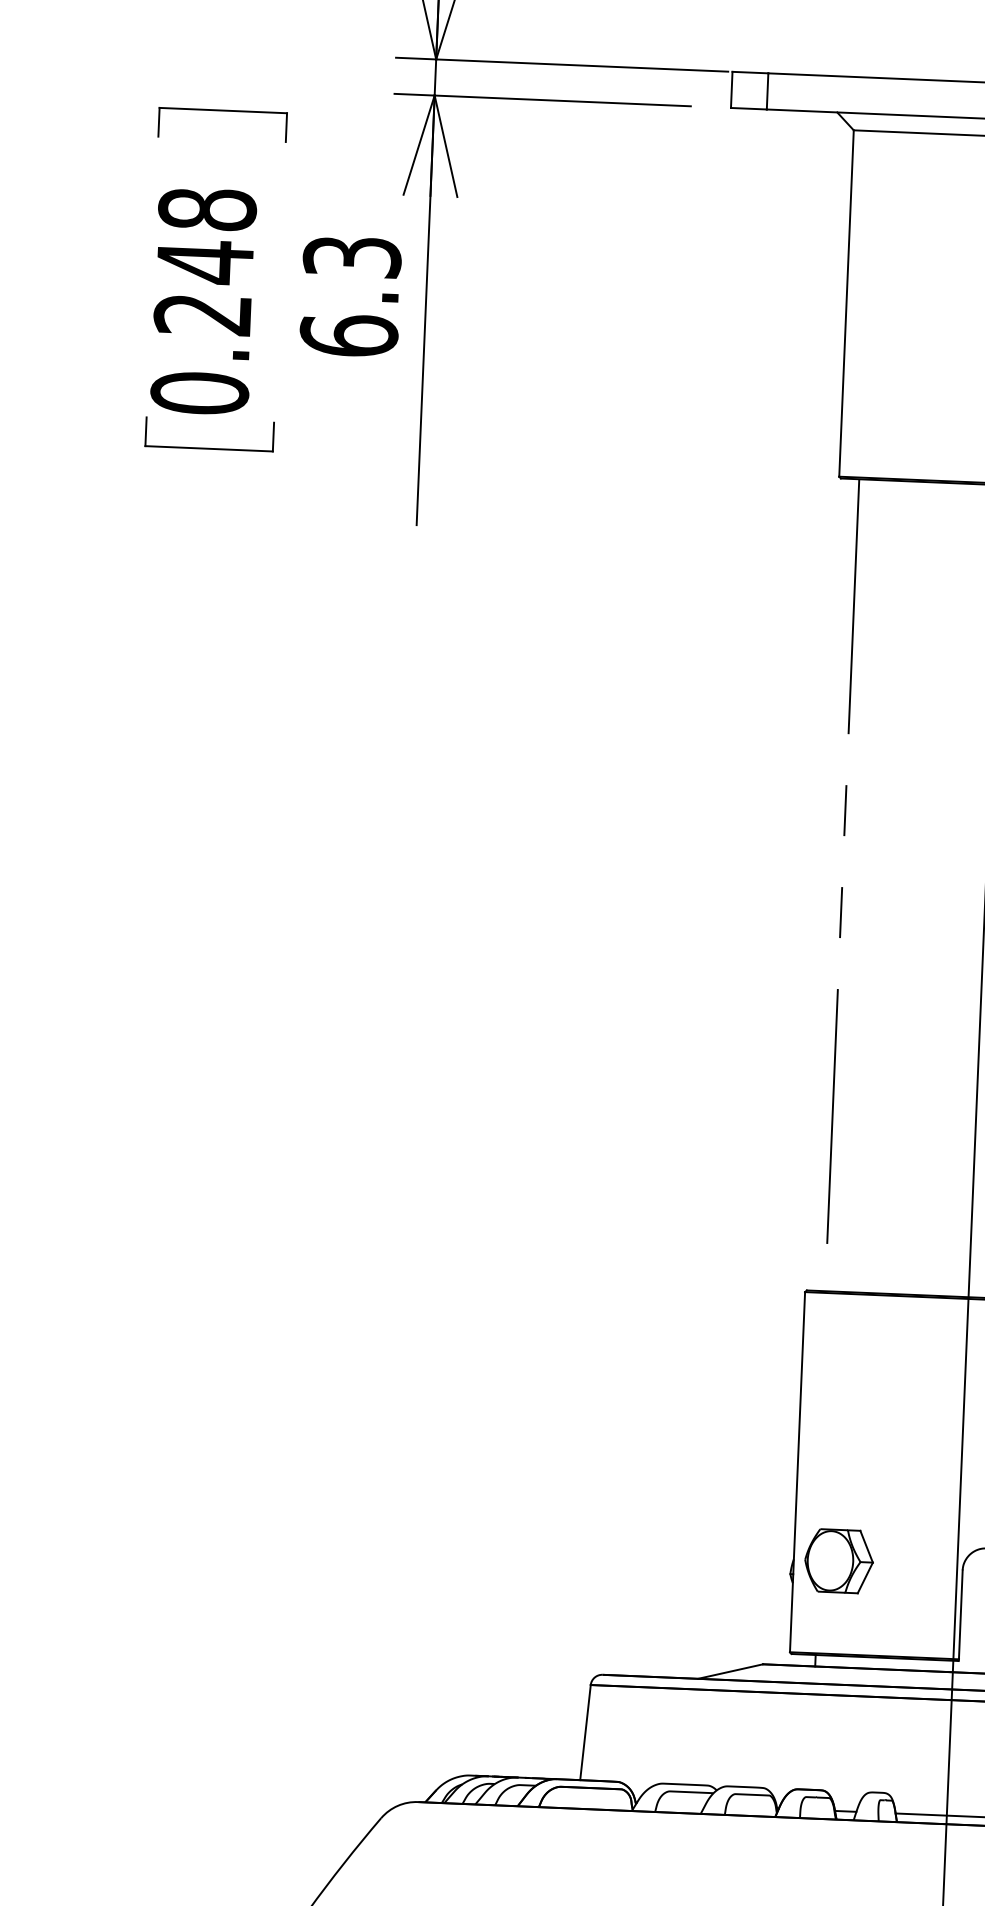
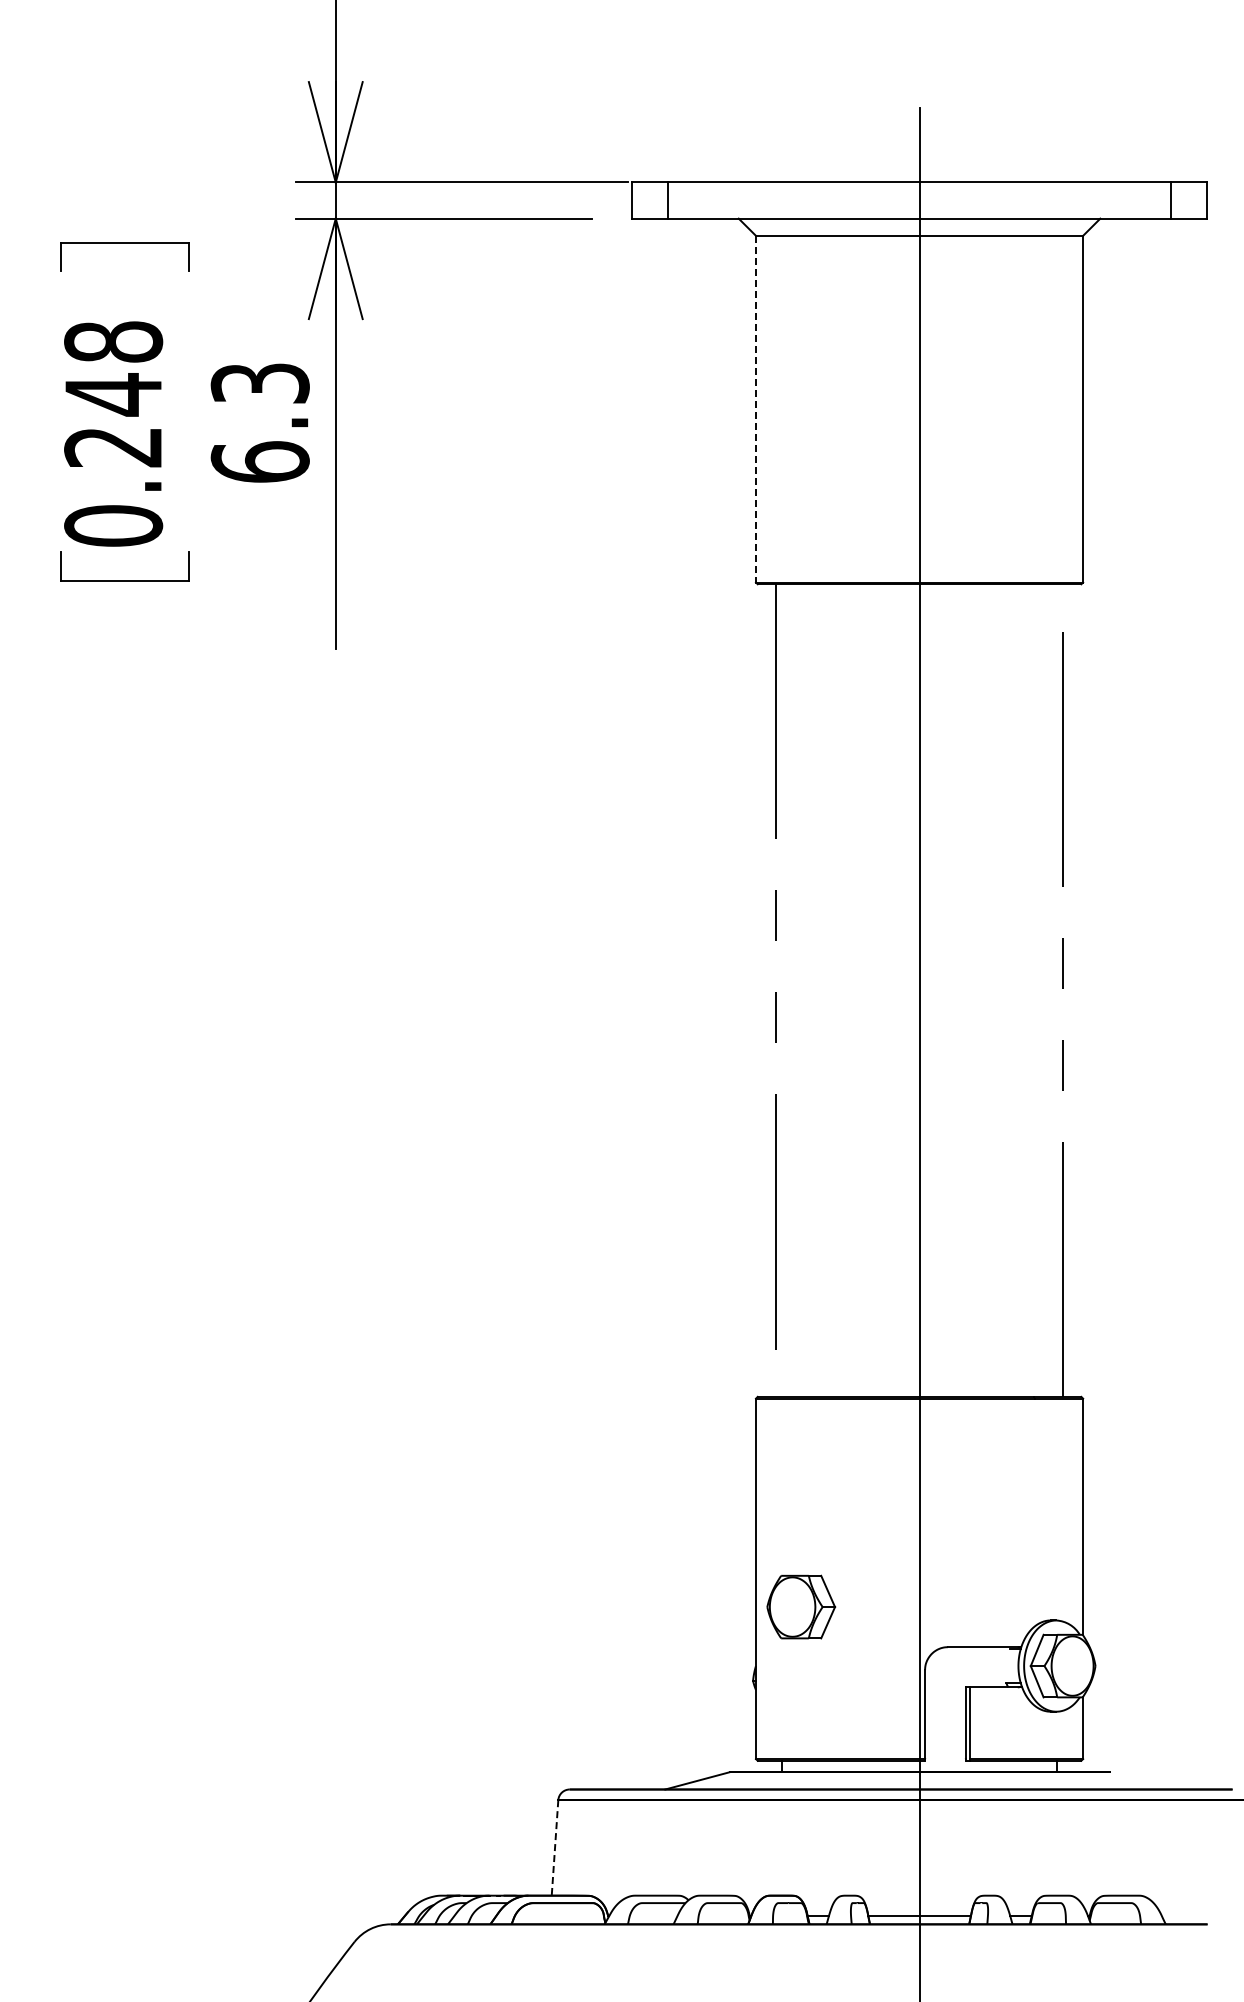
line: (846, 303) -> (755, 409), solid -> dashed
part: (839, 1560) -> (801, 1606), moved
line: (585, 1732) -> (555, 1847), solid -> dashed

